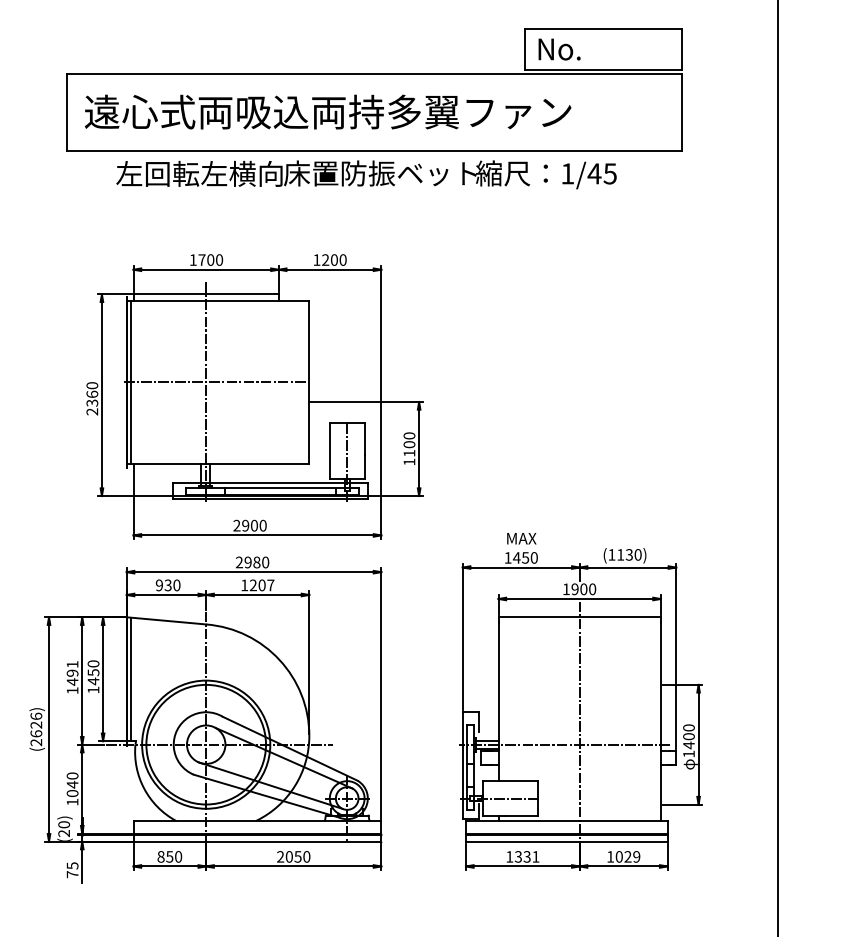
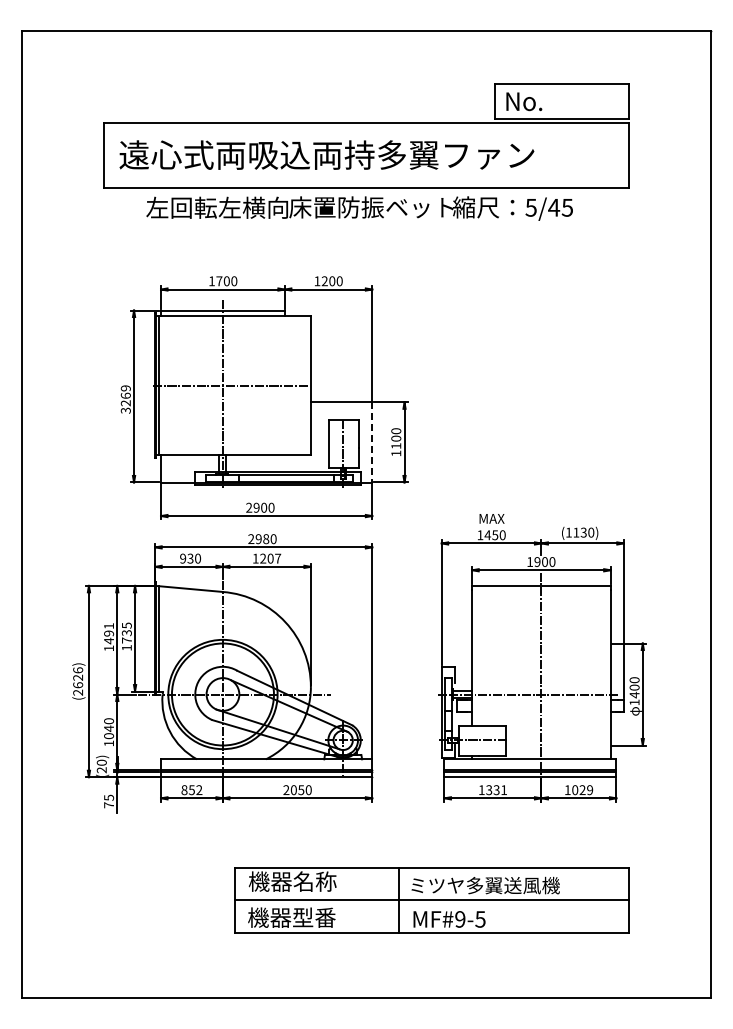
text: (566, 173) -> (530, 207), 1/45 -> 5/45
text: (91, 398) -> (125, 399), 2360 -> 3269
line: (381, 449) -> (372, 442), solid -> dashed
text: (93, 671) -> (126, 632), 1450 -> 1735
text: (178, 857) -> (199, 790), 850 -> 852

